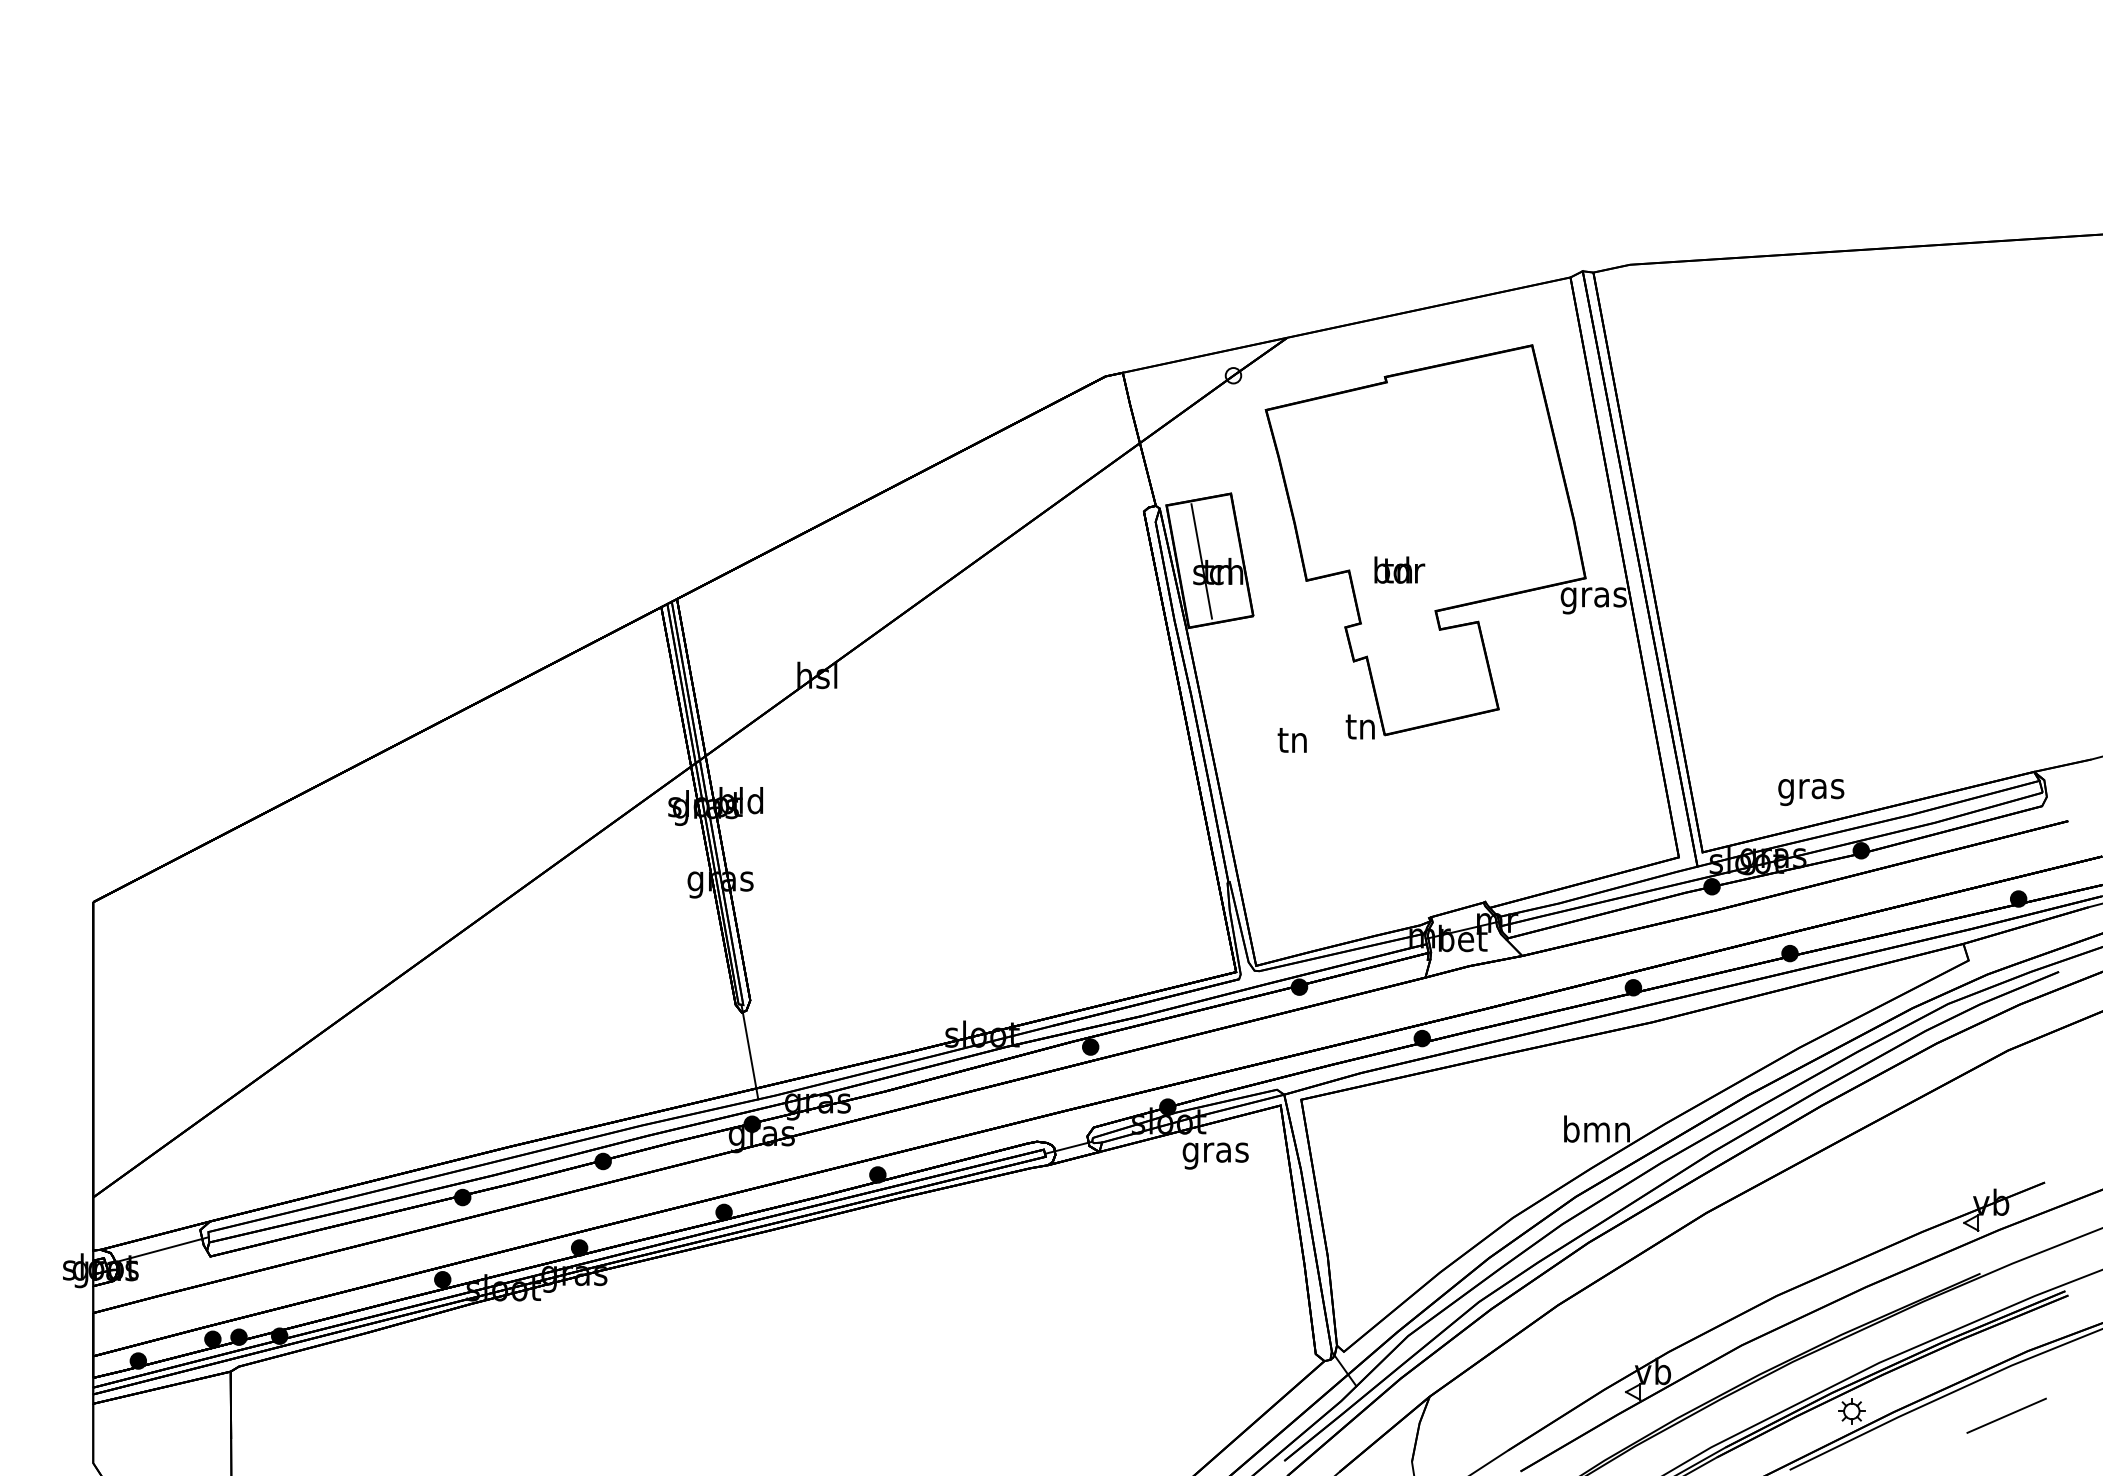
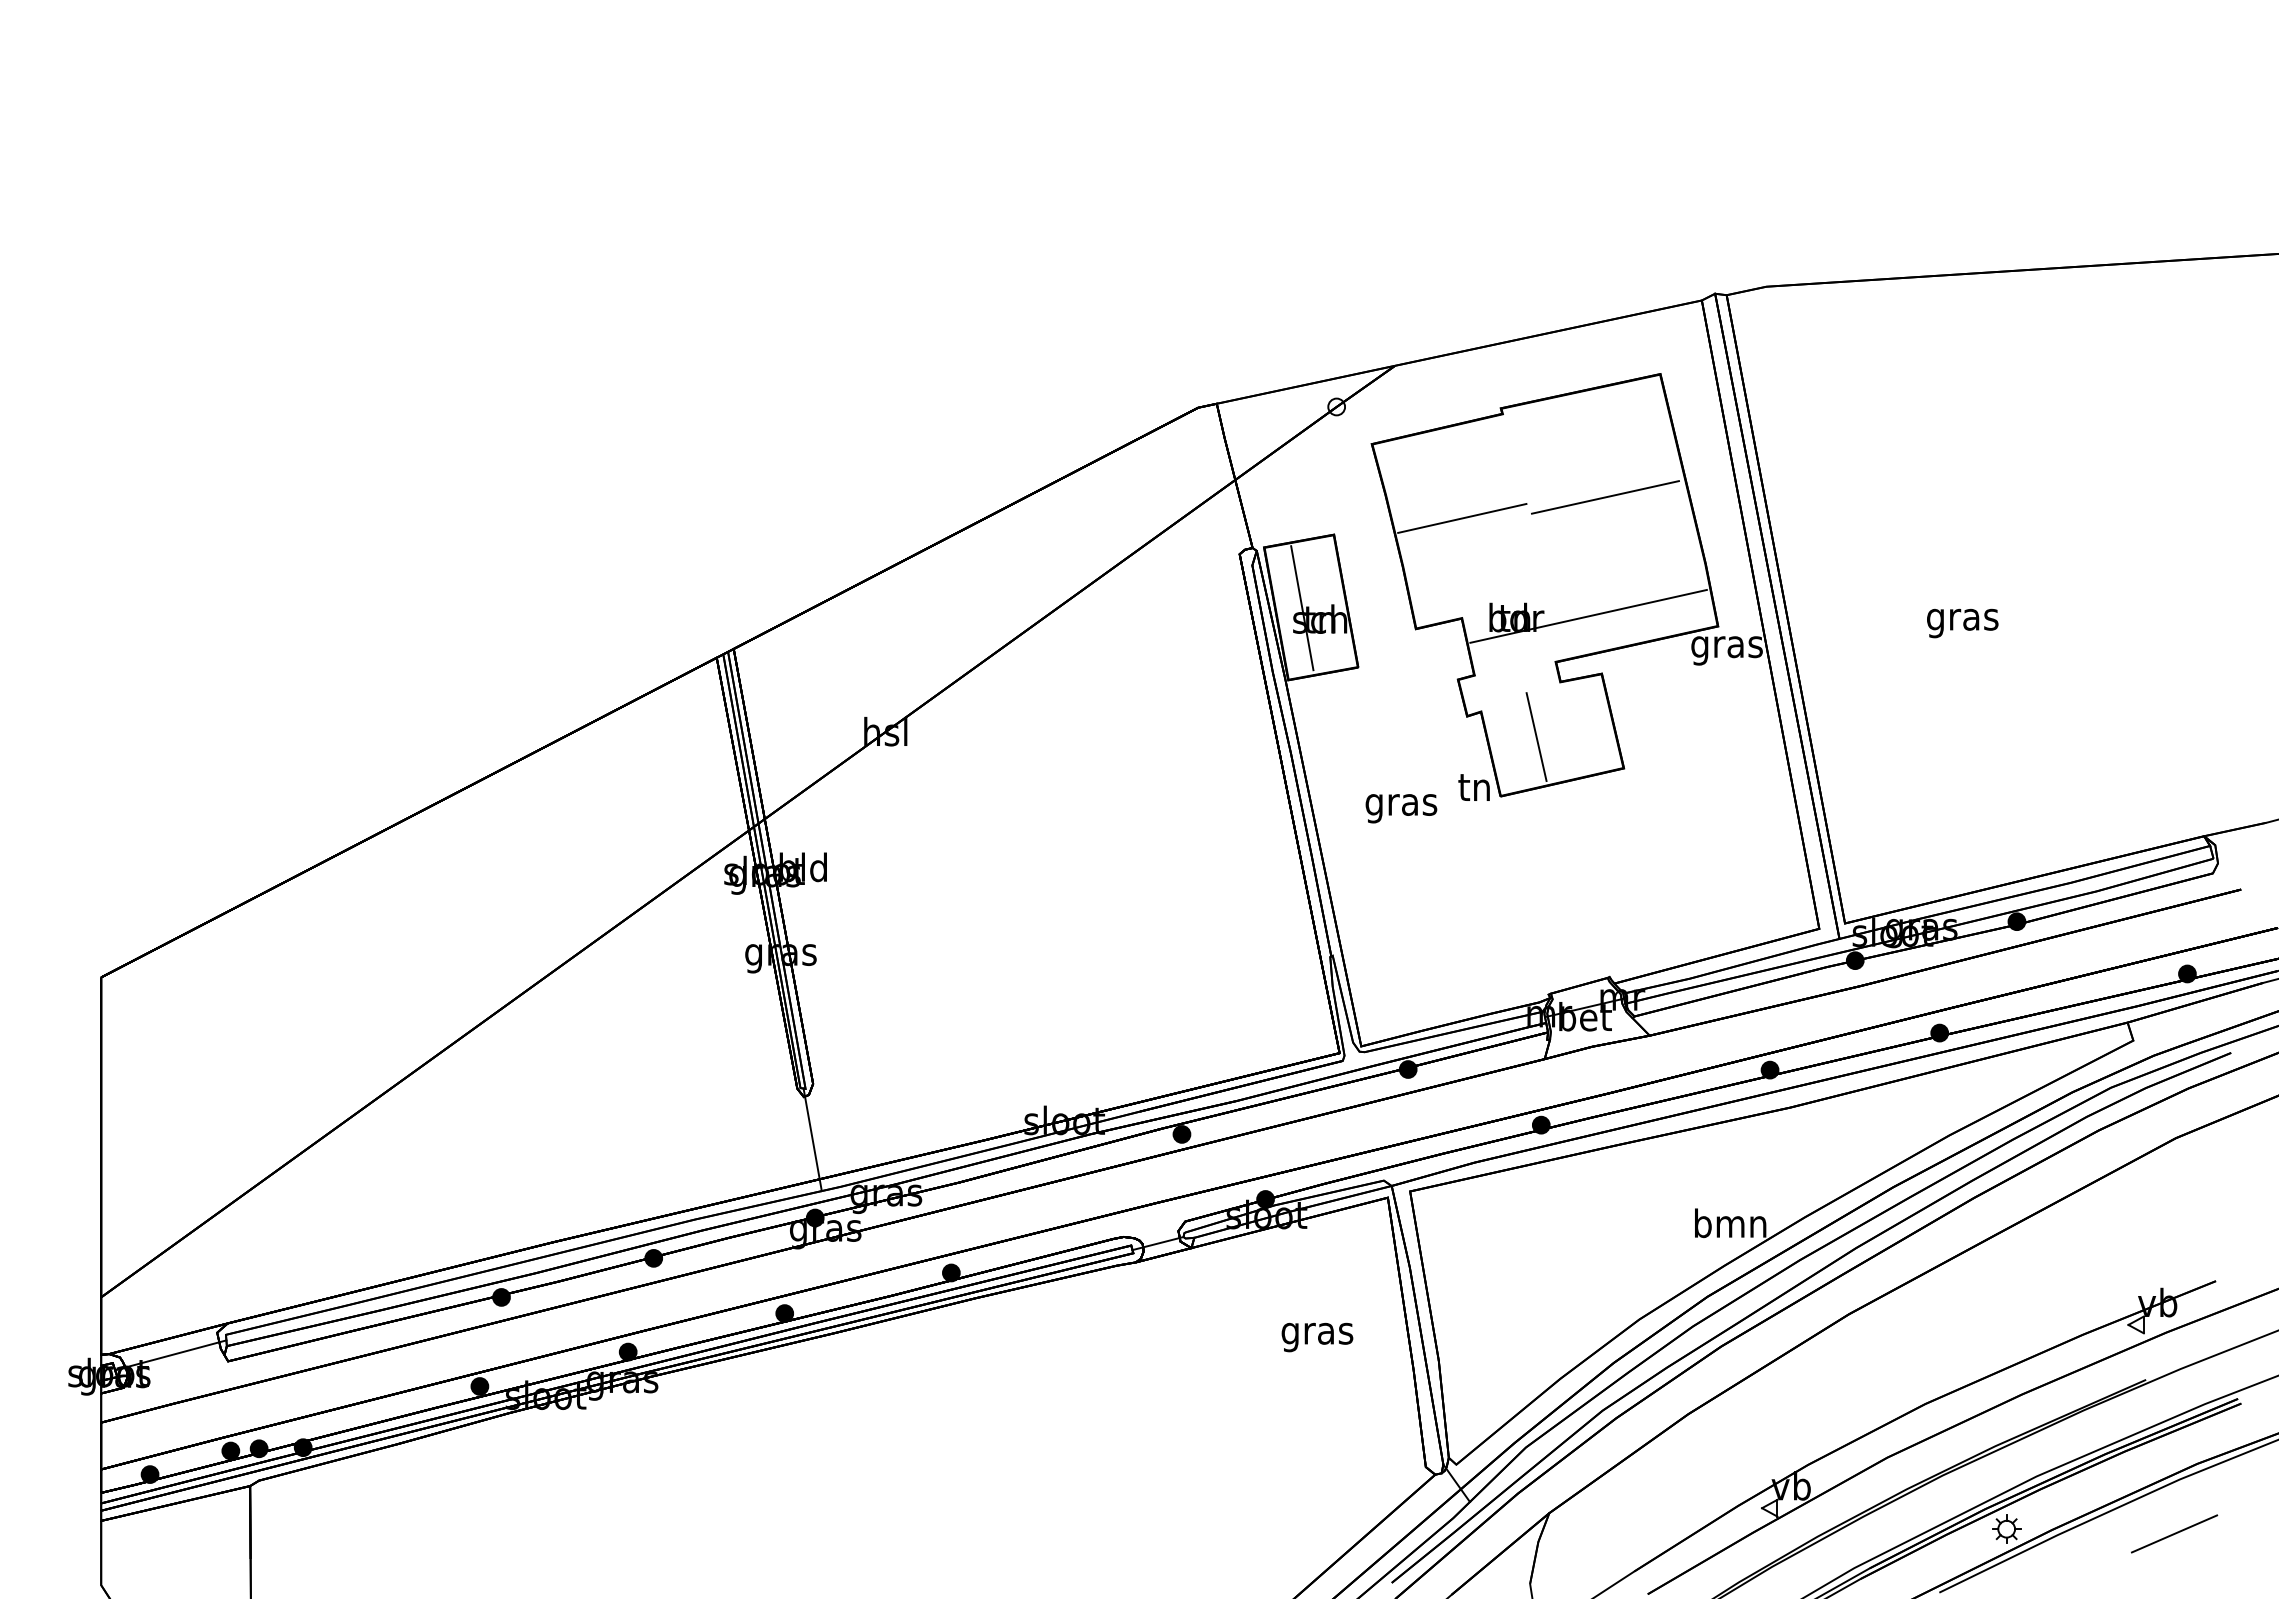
line: (1480, 459) -> (1604, 497), added
line: (1349, 477) -> (1462, 517), added
line: (1465, 568) -> (1588, 615), added
line: (1417, 680) -> (1536, 737), added
text: (1293, 743) -> (1401, 805), tn -> gras
text: (1811, 792) -> (1962, 623), moved
text: (1215, 1156) -> (1317, 1337), moved

